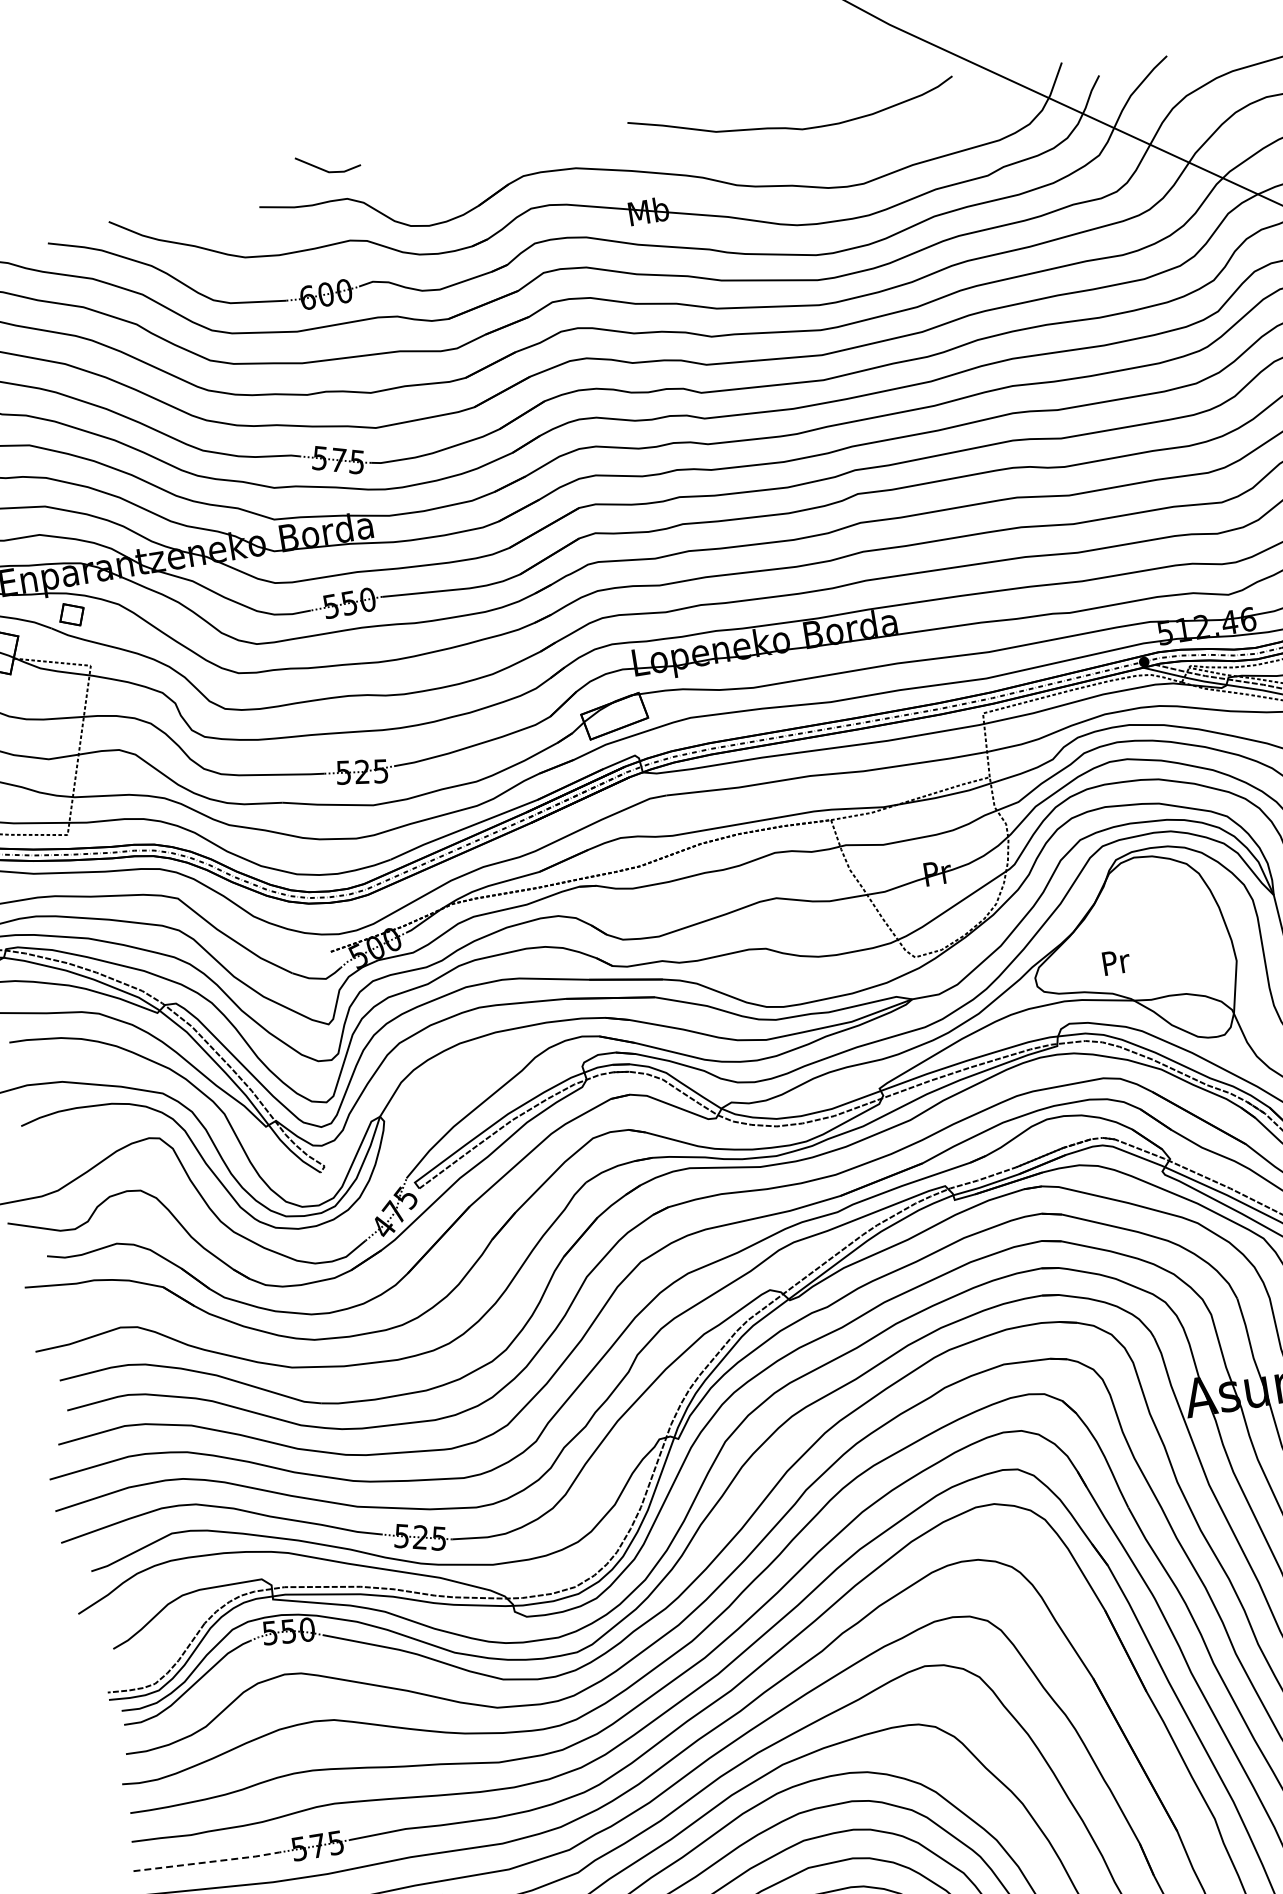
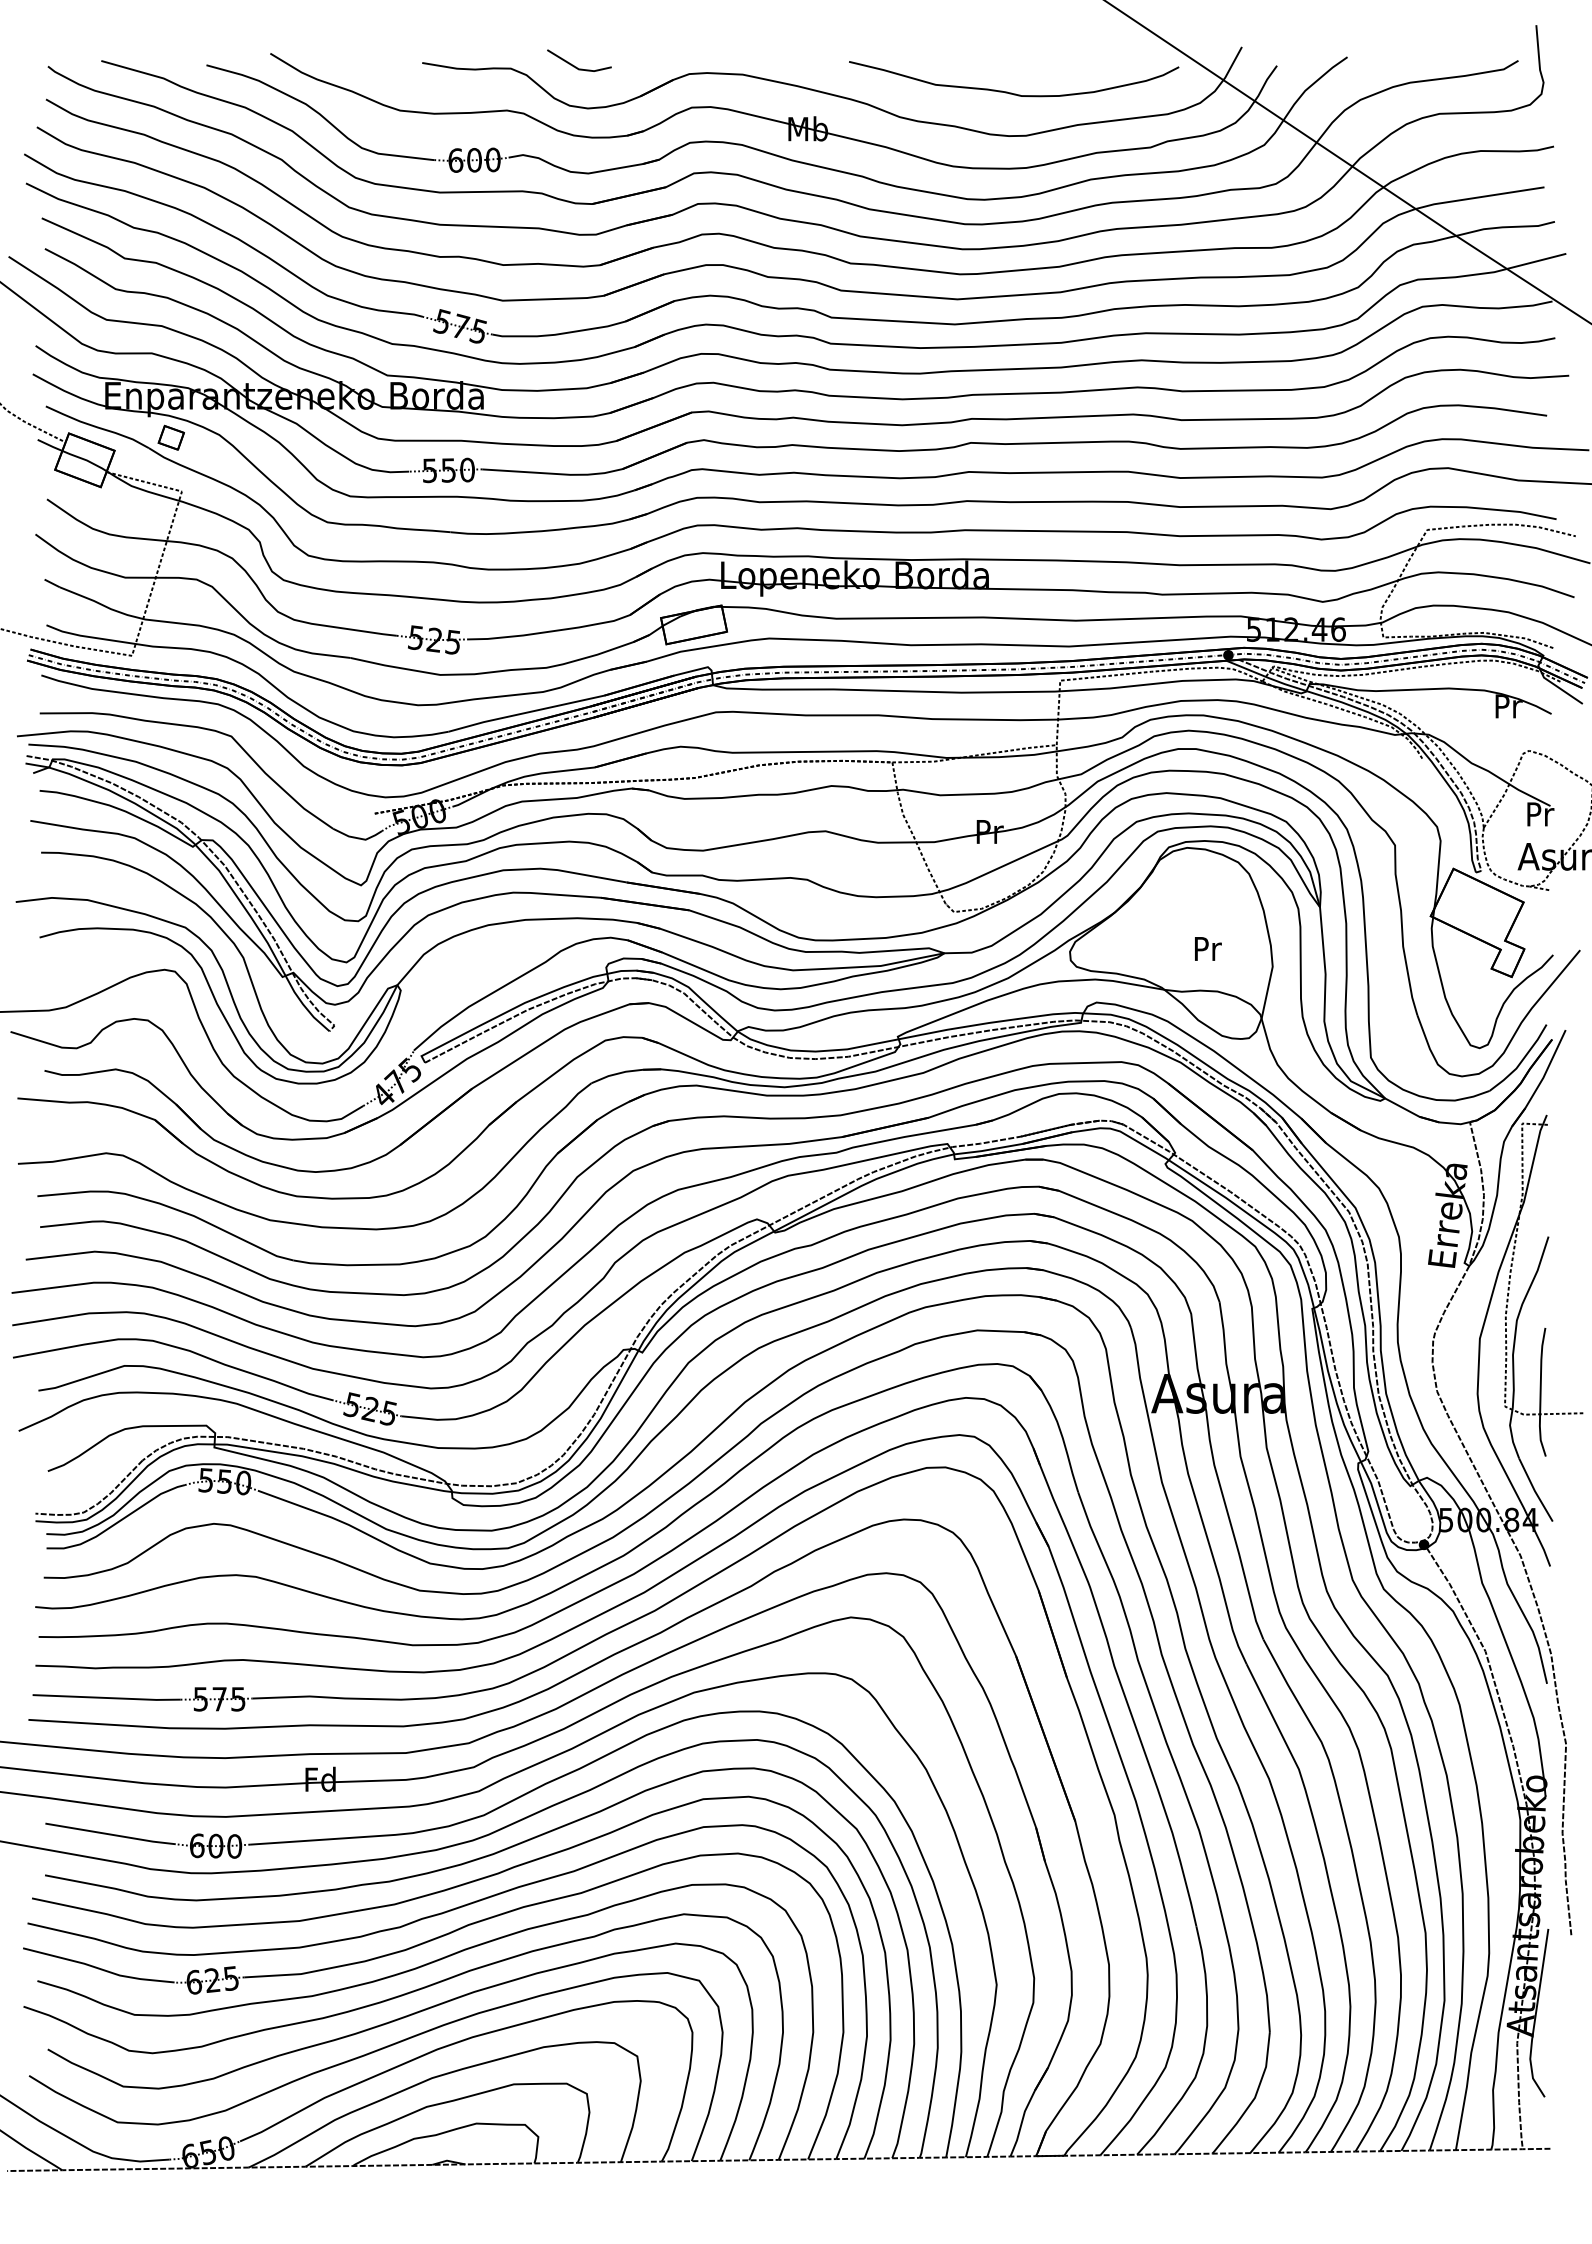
curve: (791, 127) -> (1011, 92), moved
line: (326, 169) -> (576, 66), moved
text: (1116, 961) -> (1208, 948), moved
line: (207, 1862) -> (107, 1698), dashed -> solid

